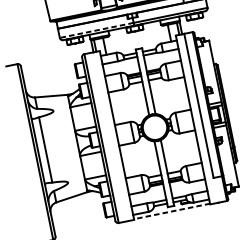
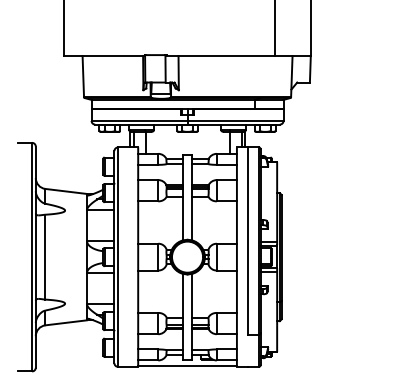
line: (96, 30) -> (139, 120), dashed -> solid
line: (171, 211) -> (187, 365), dashed -> solid

